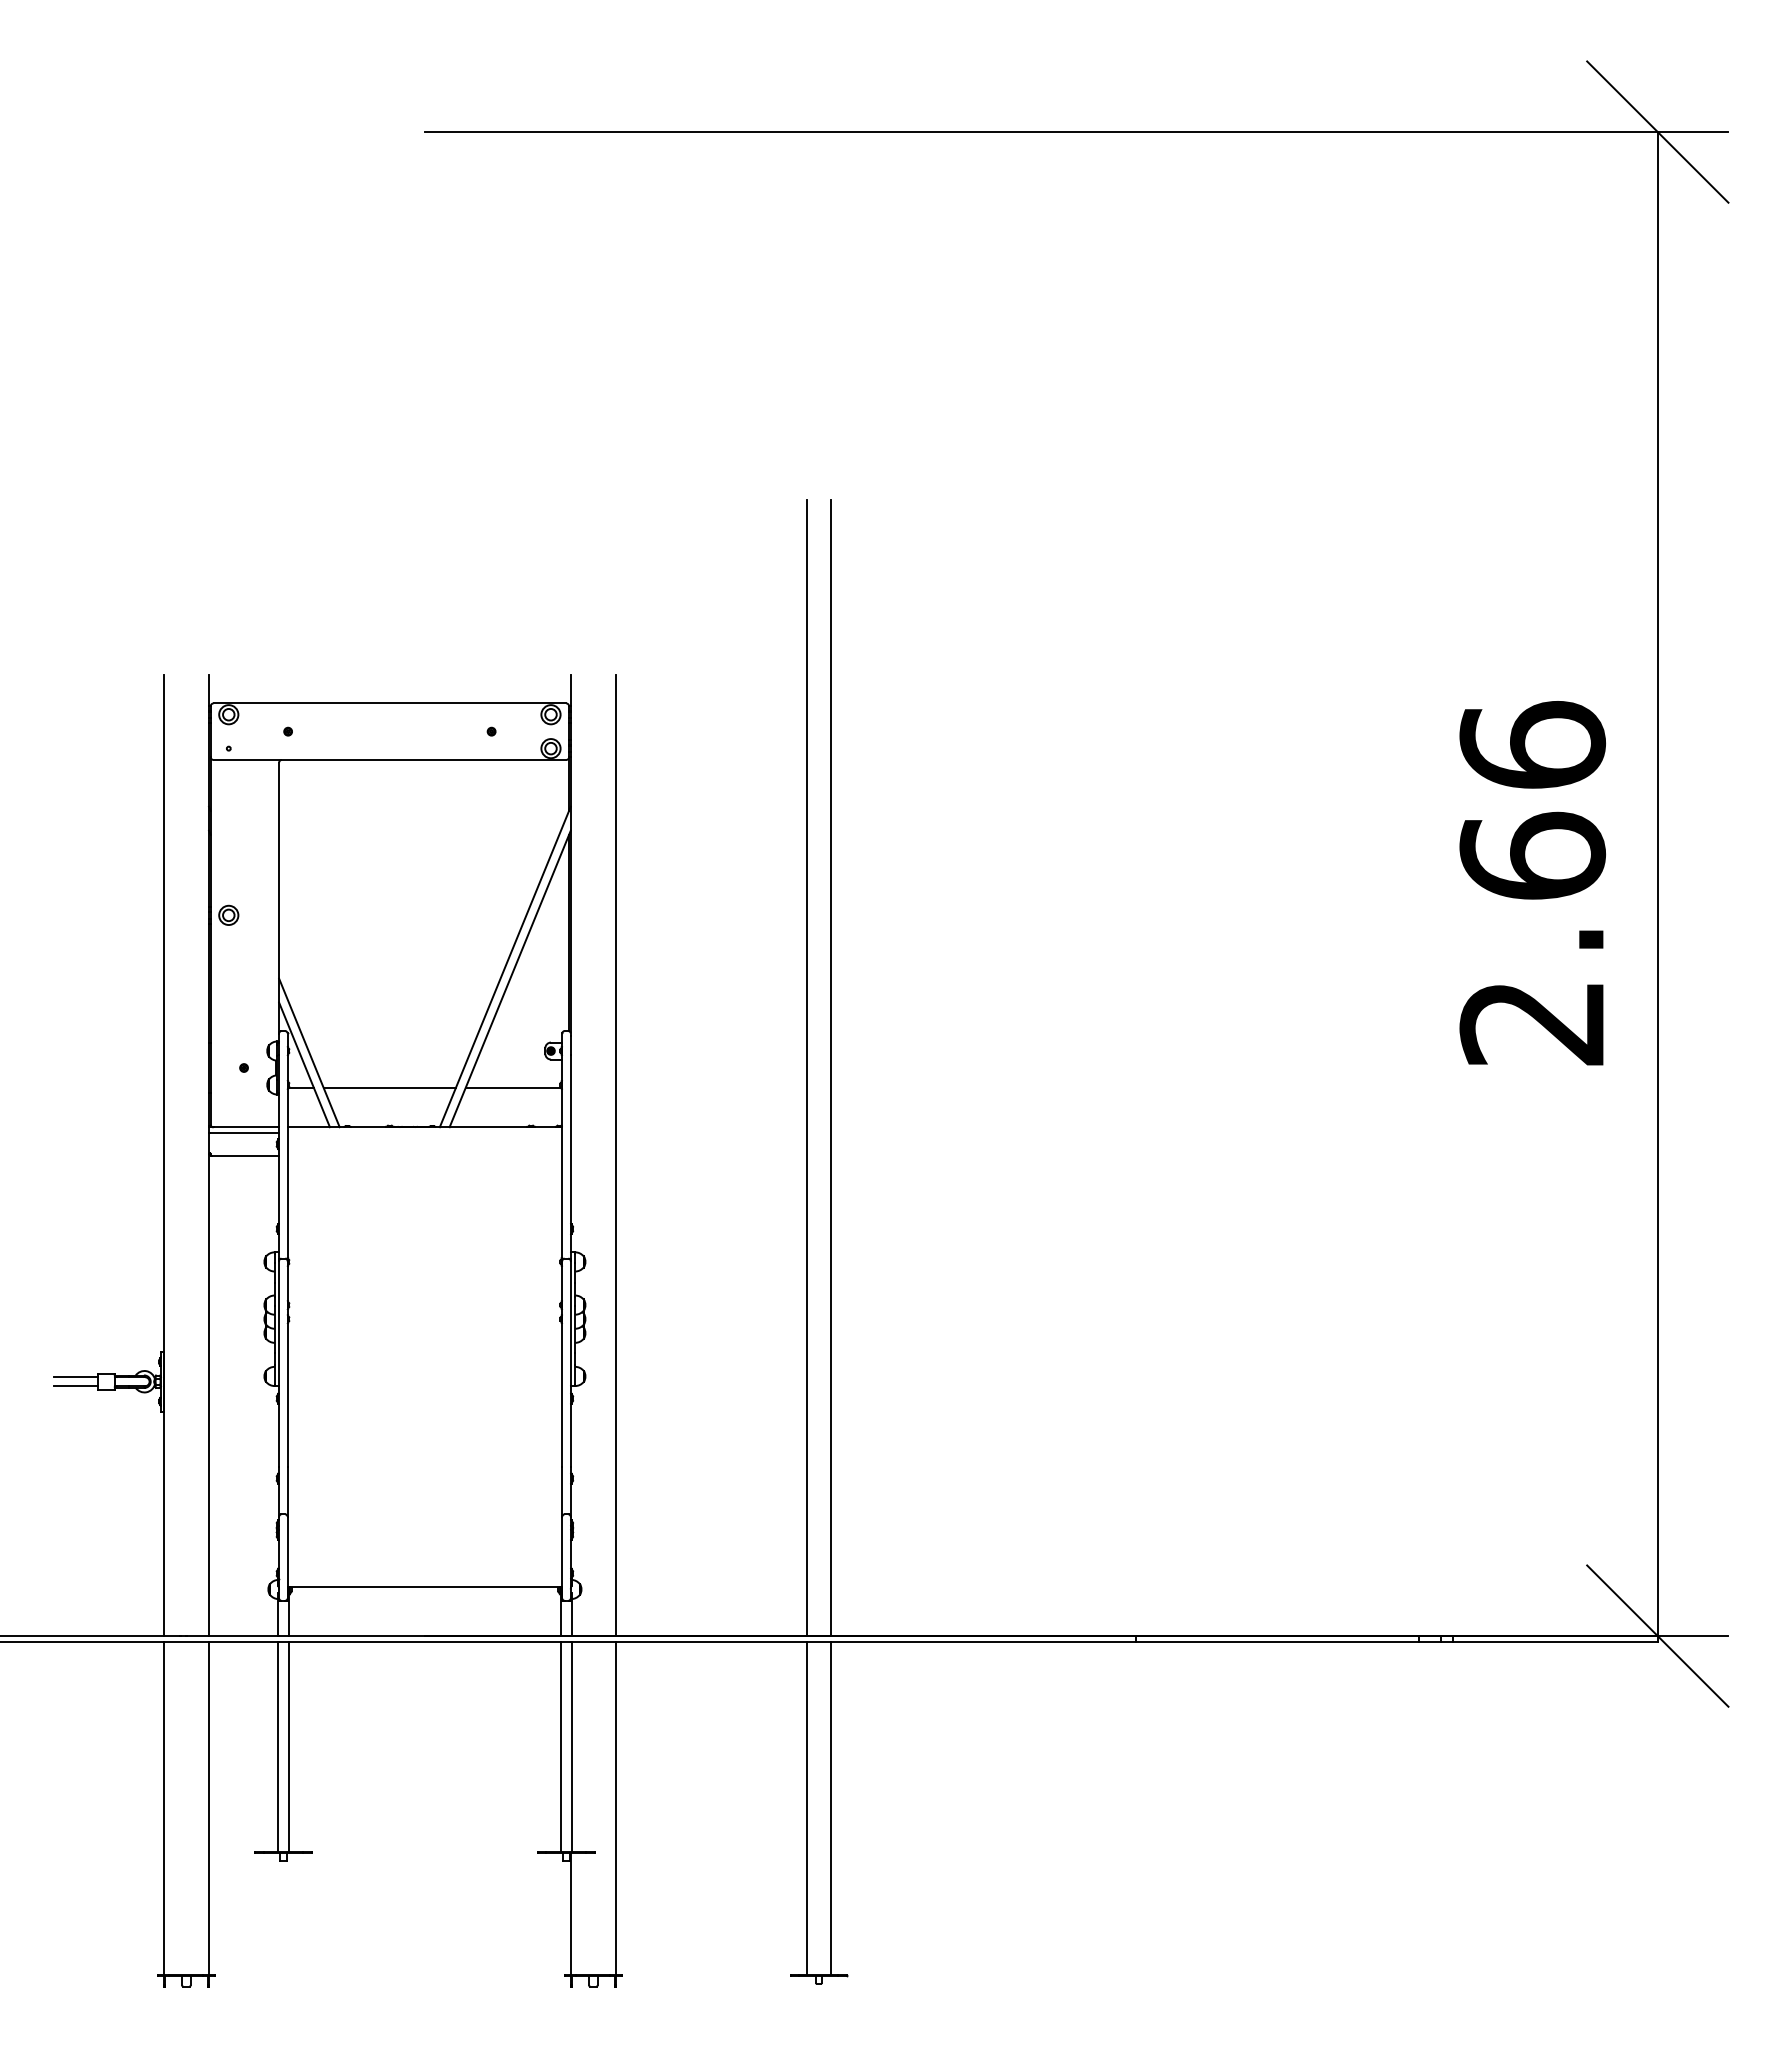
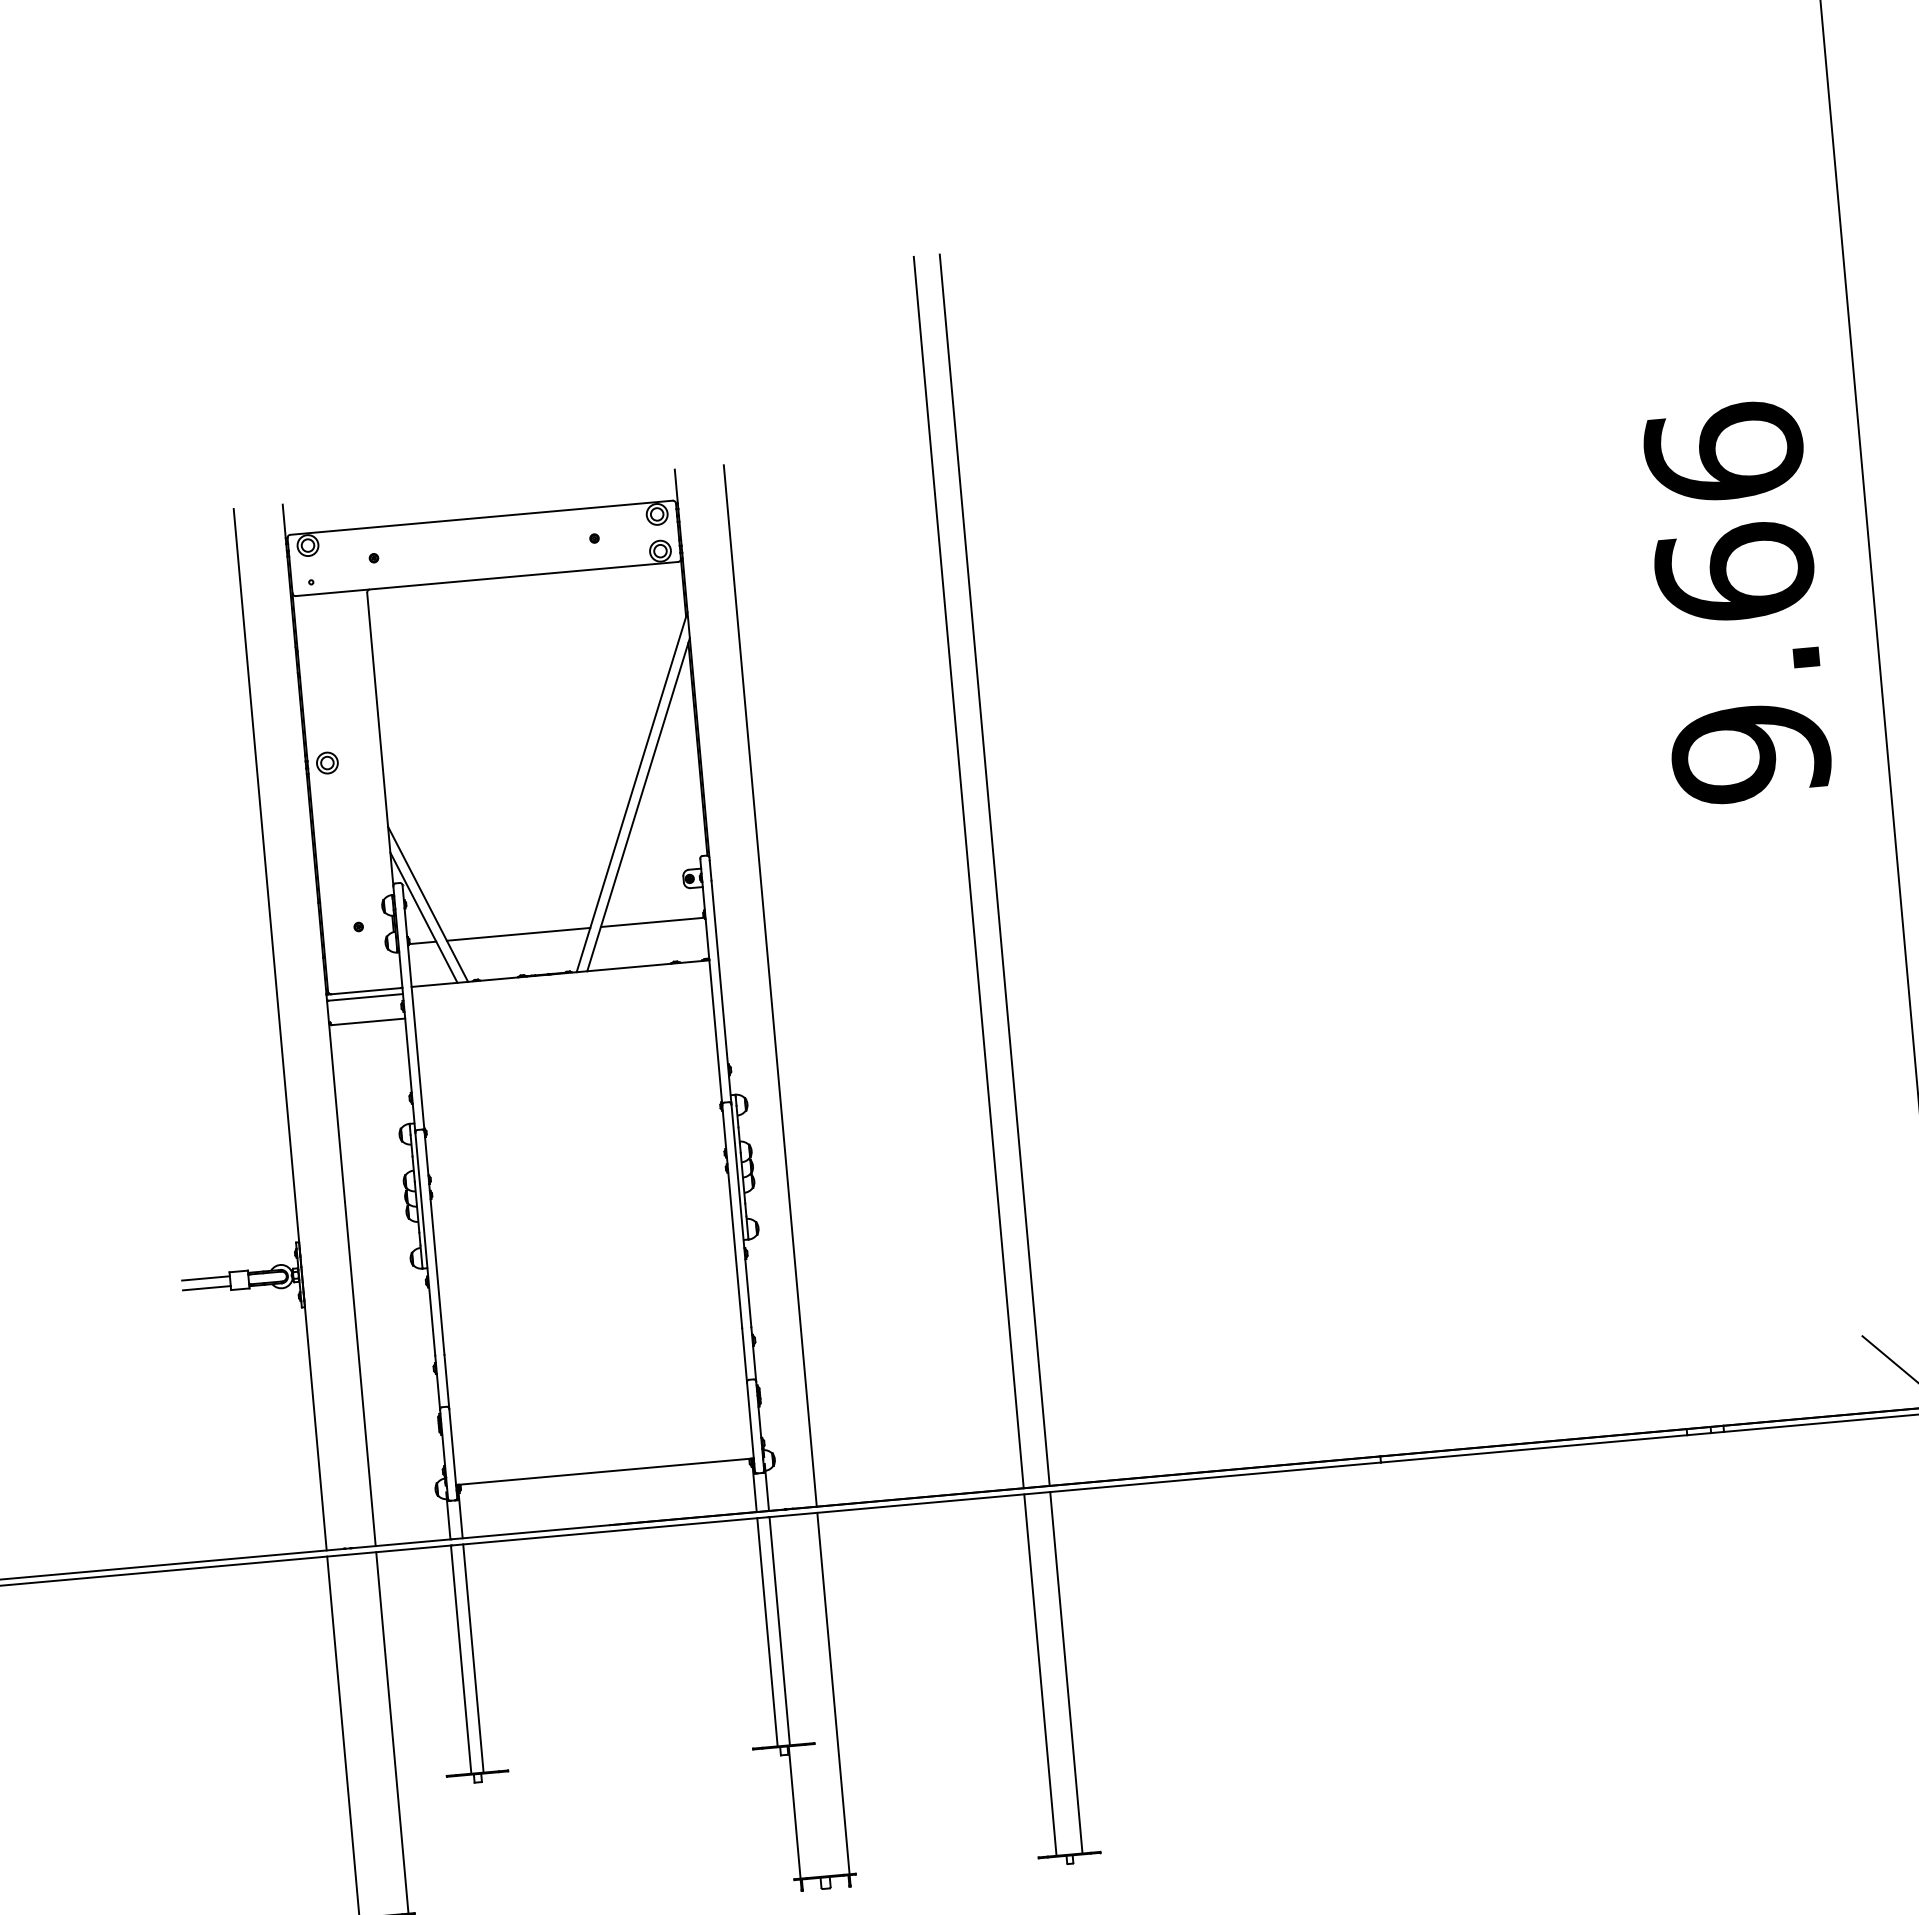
text: (1532, 1023) -> (1750, 754), 2.66 -> 9.66

